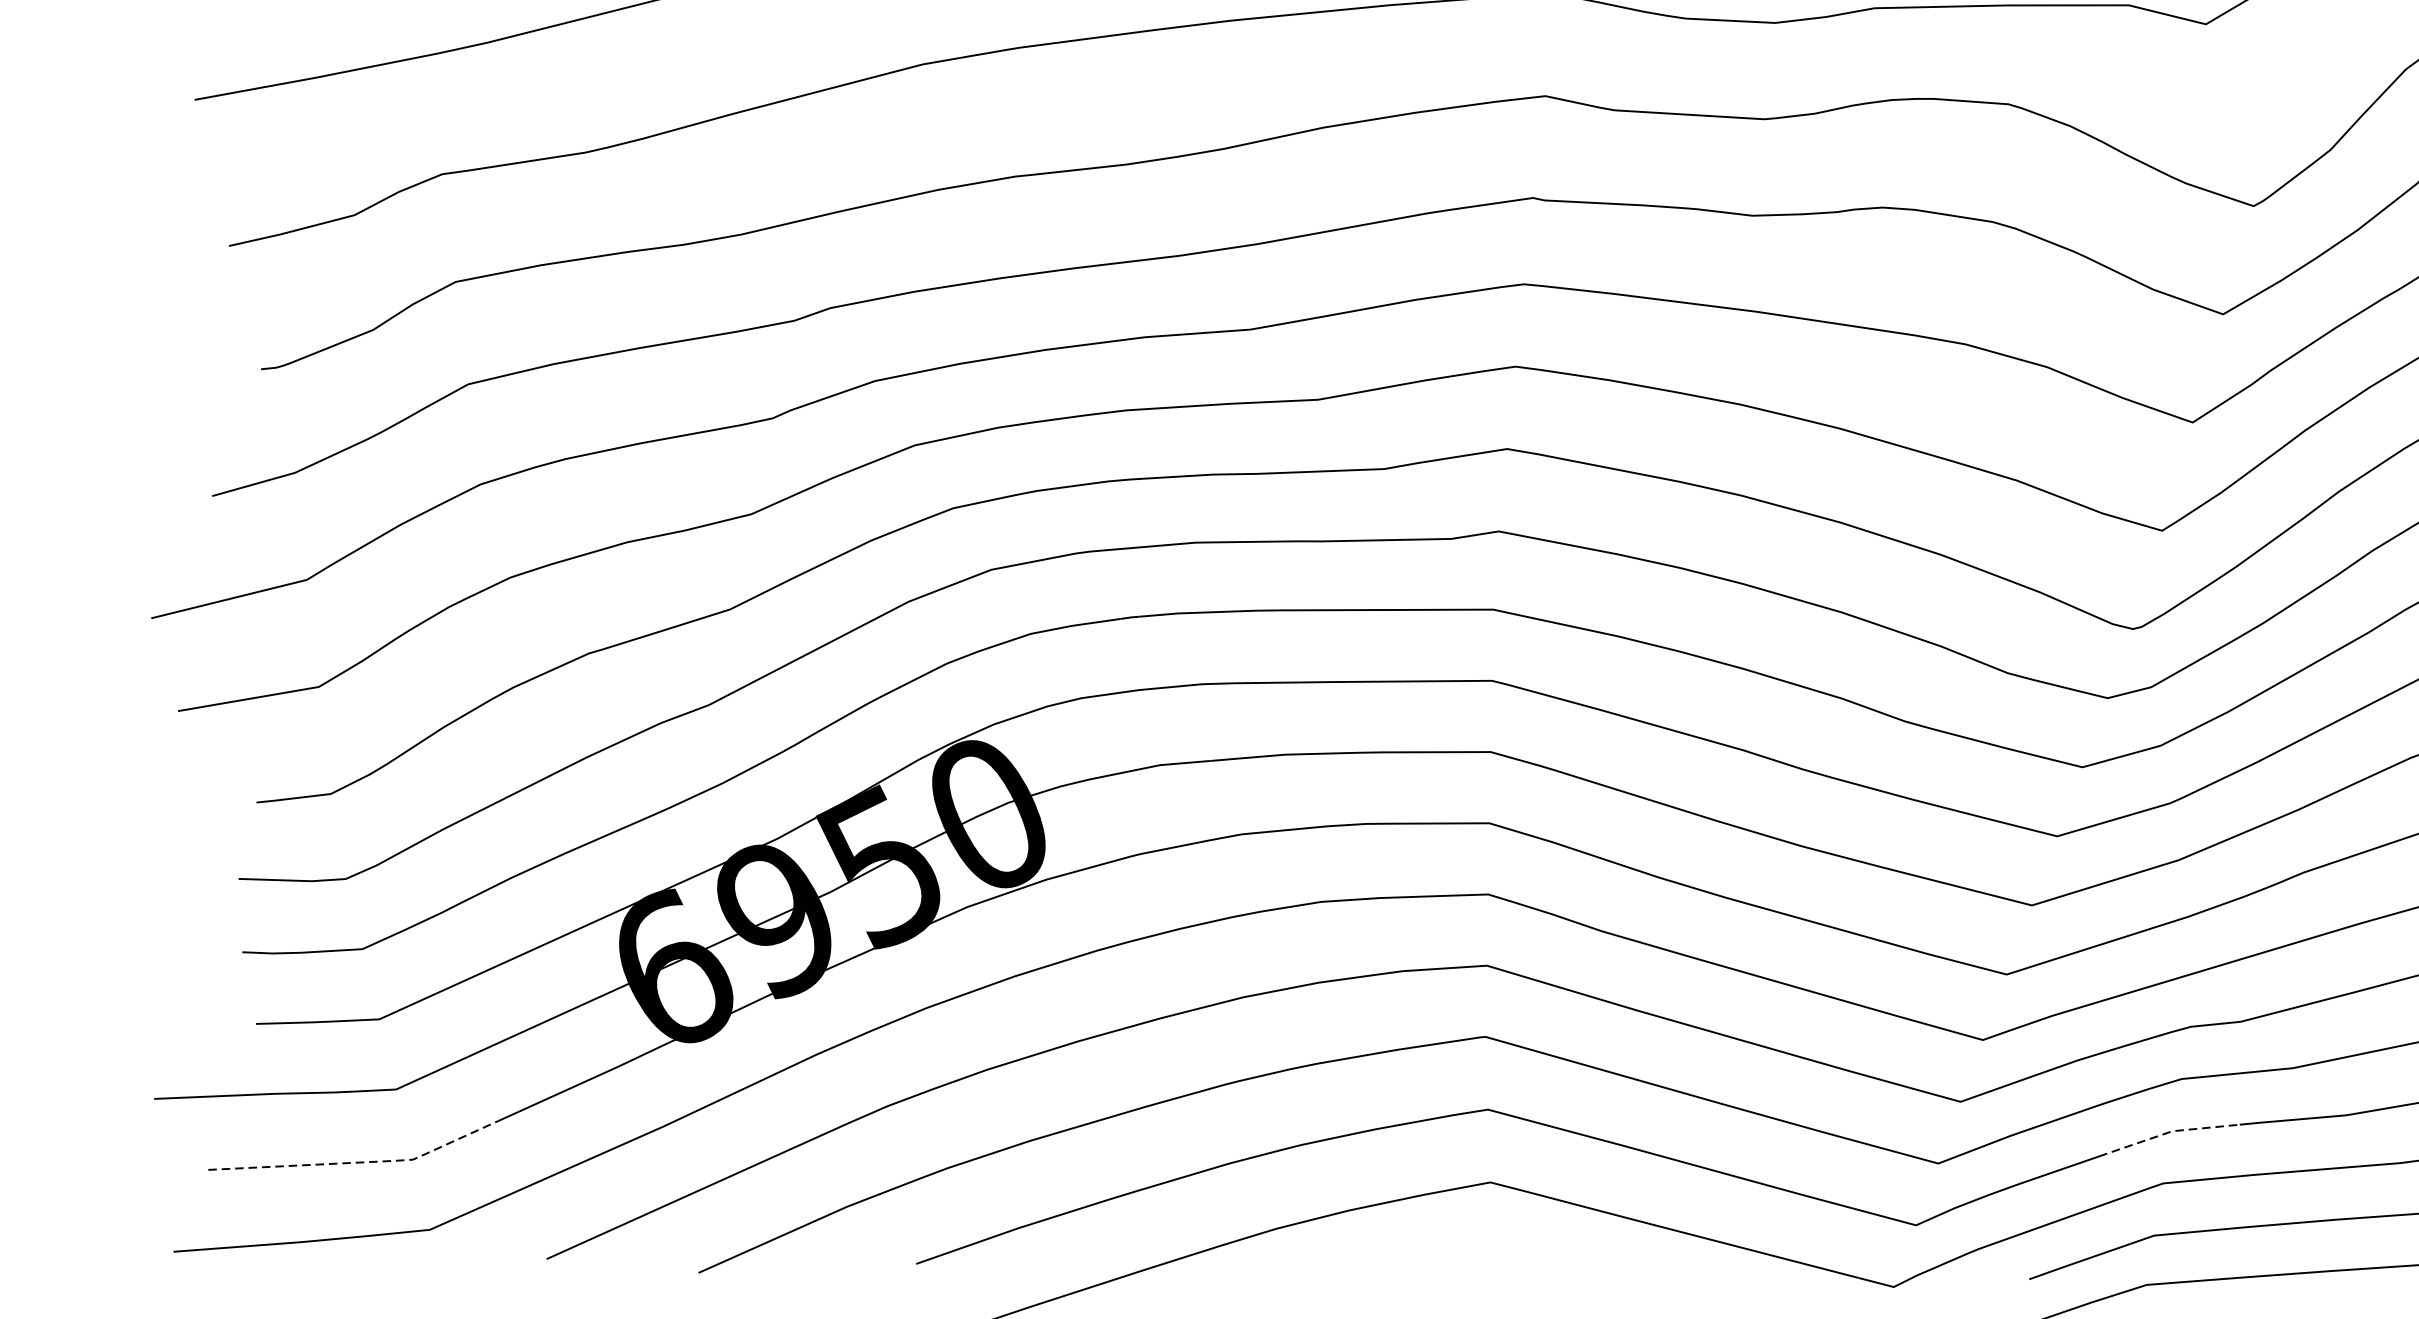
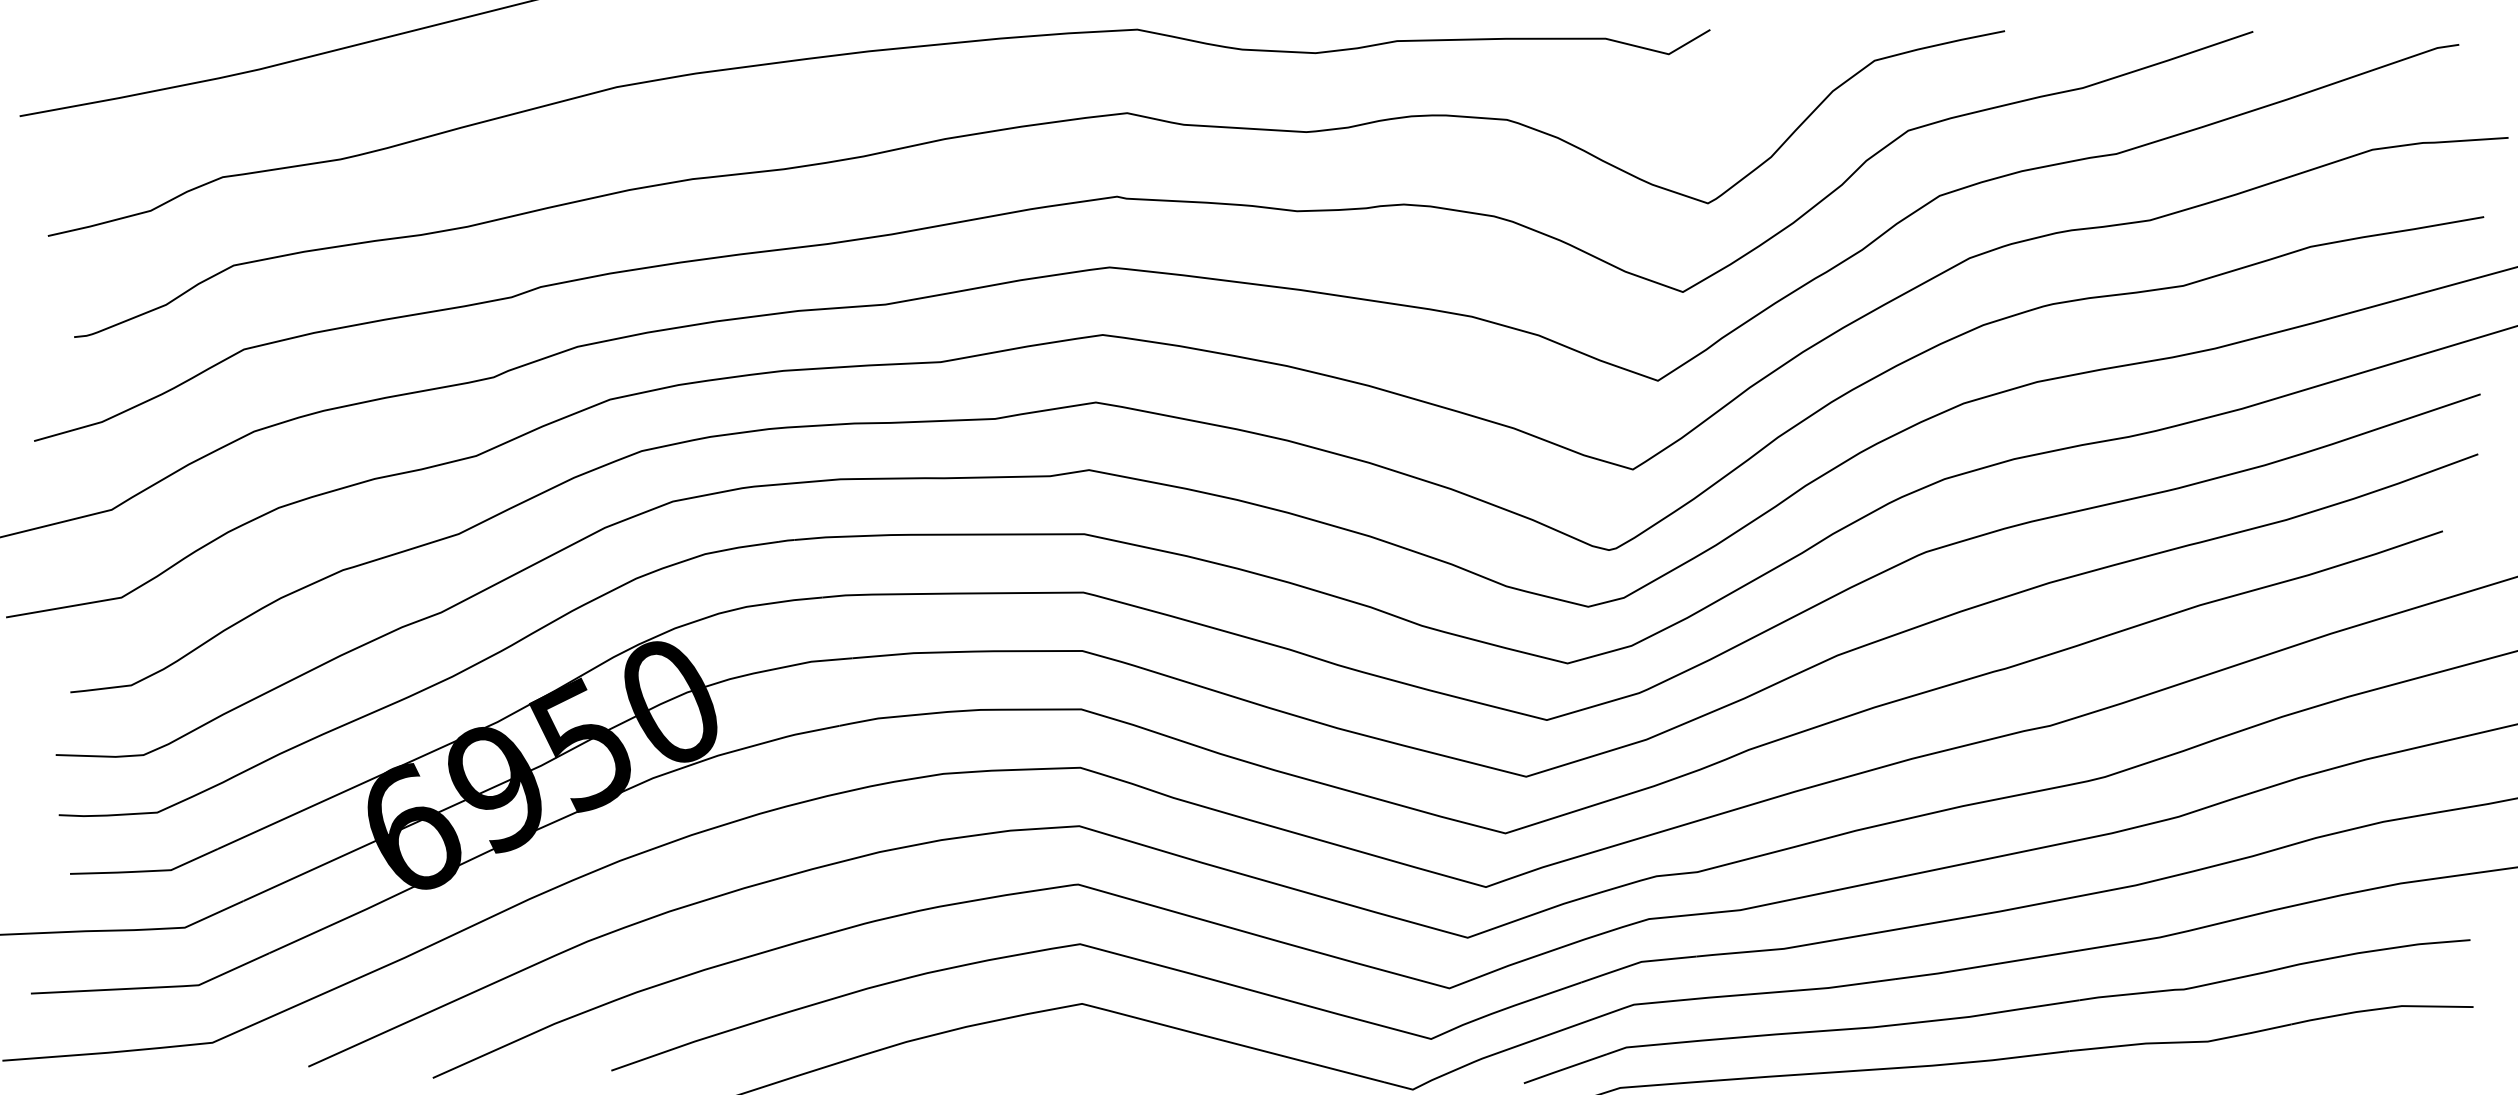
line: (2167, 1133) -> (1637, 963), dashed -> solid
line: (359, 1162) -> (154, 987), dashed -> solid

